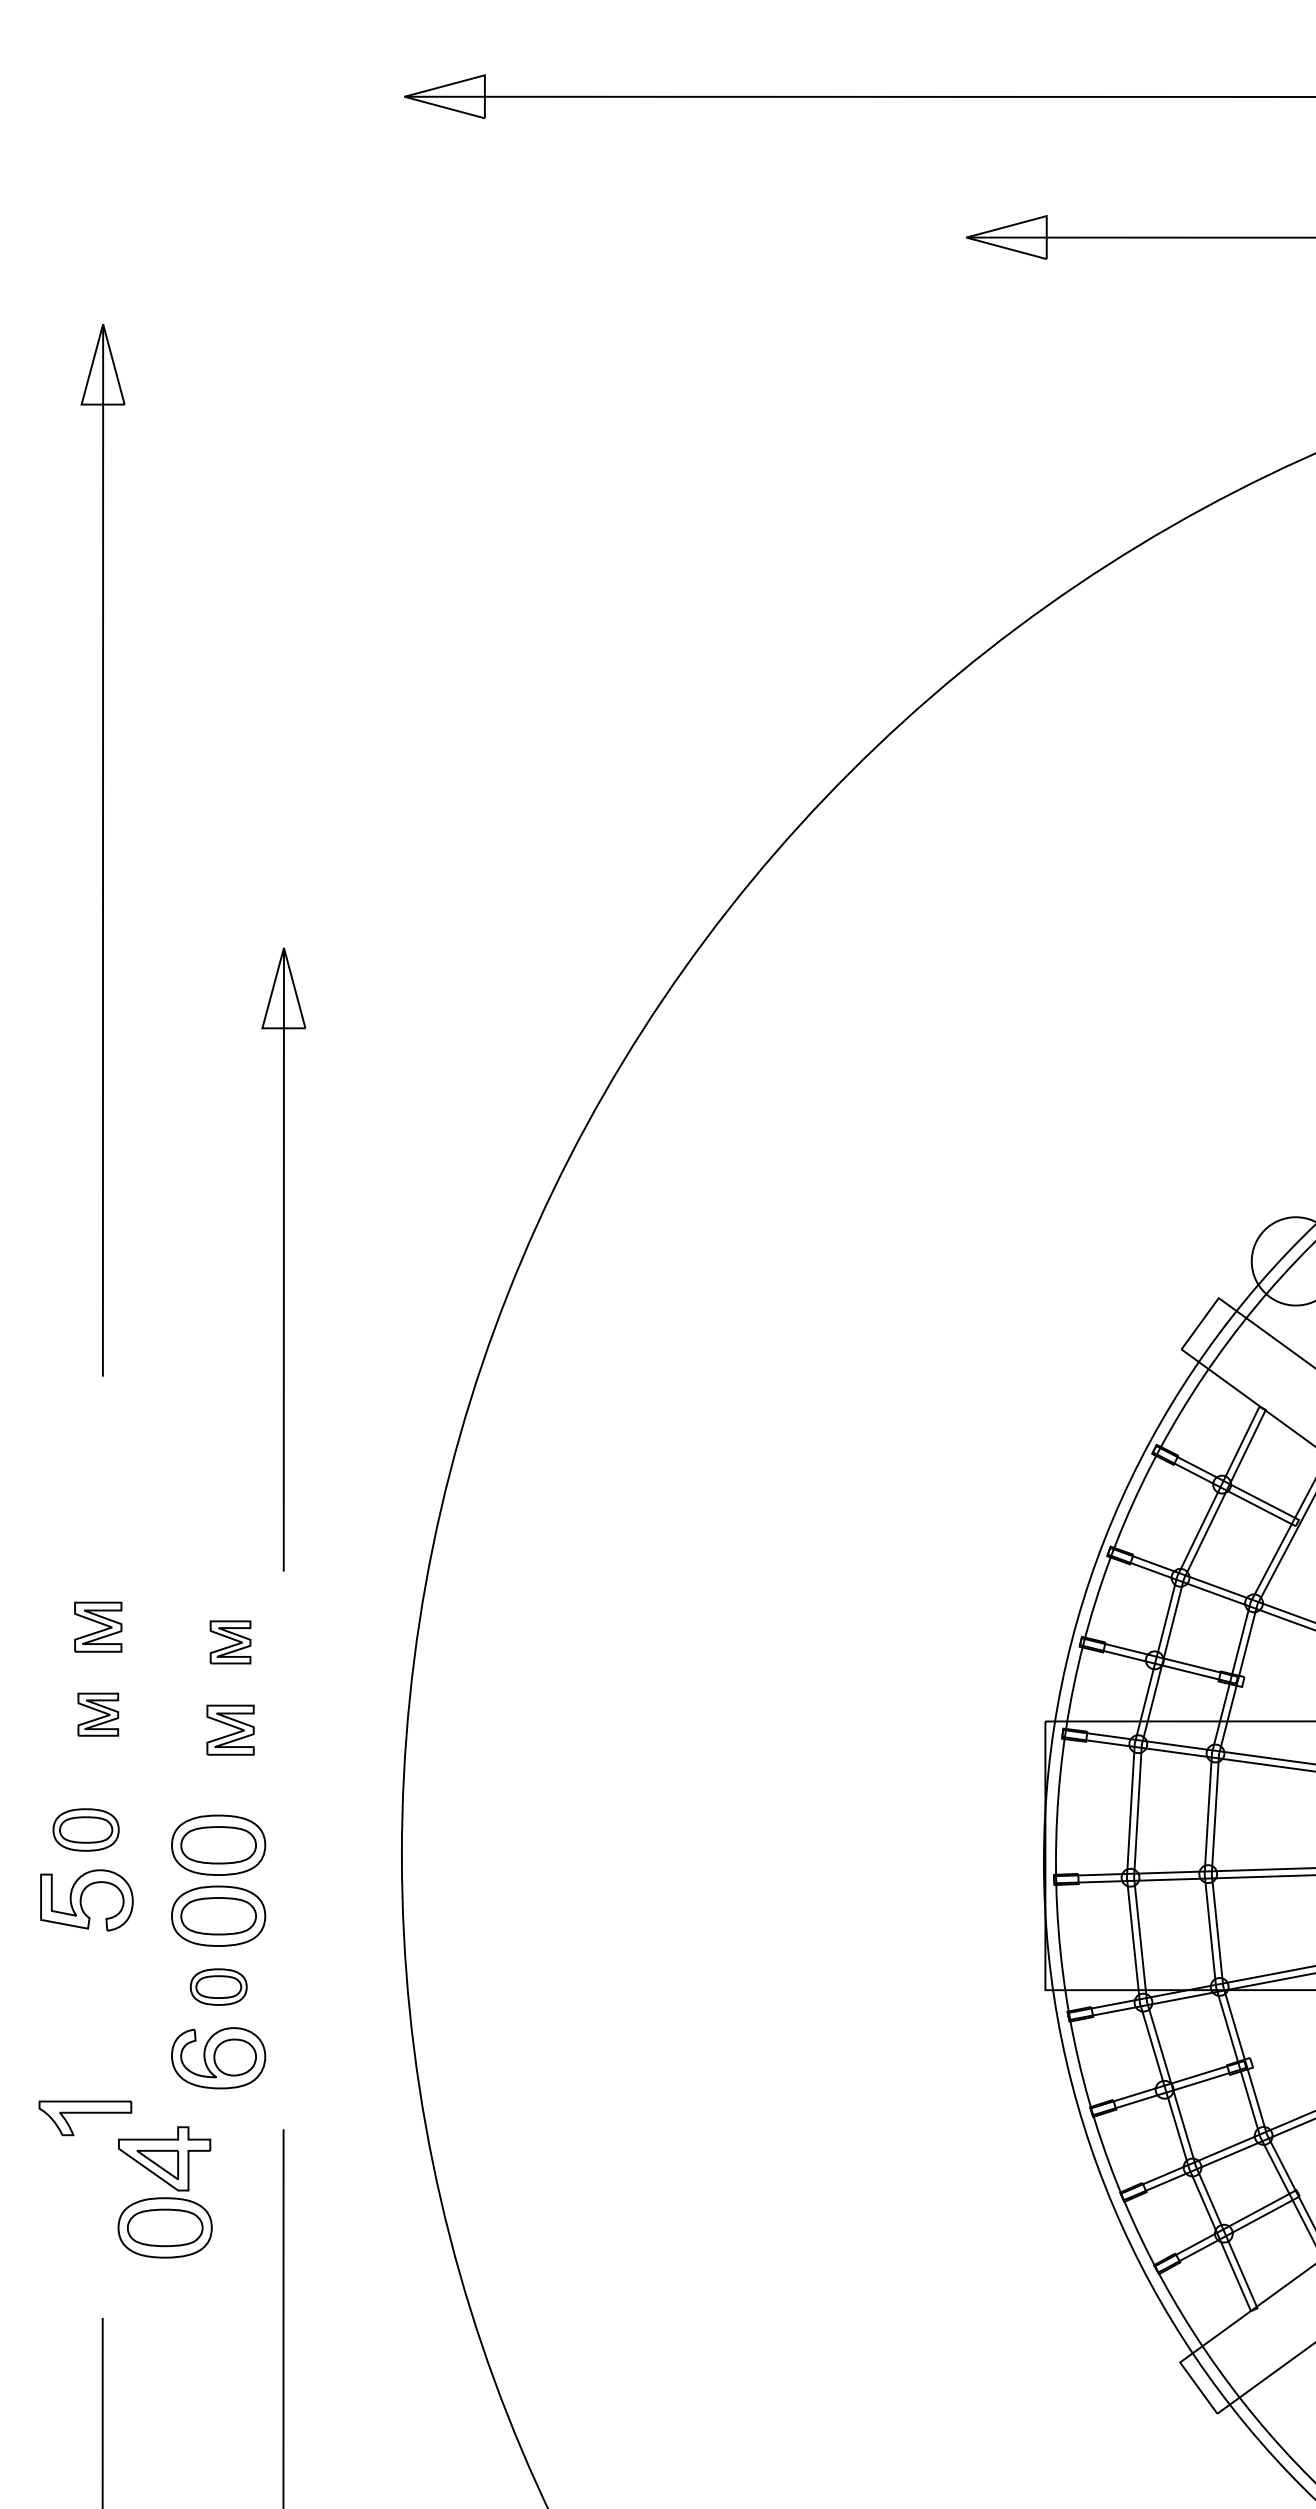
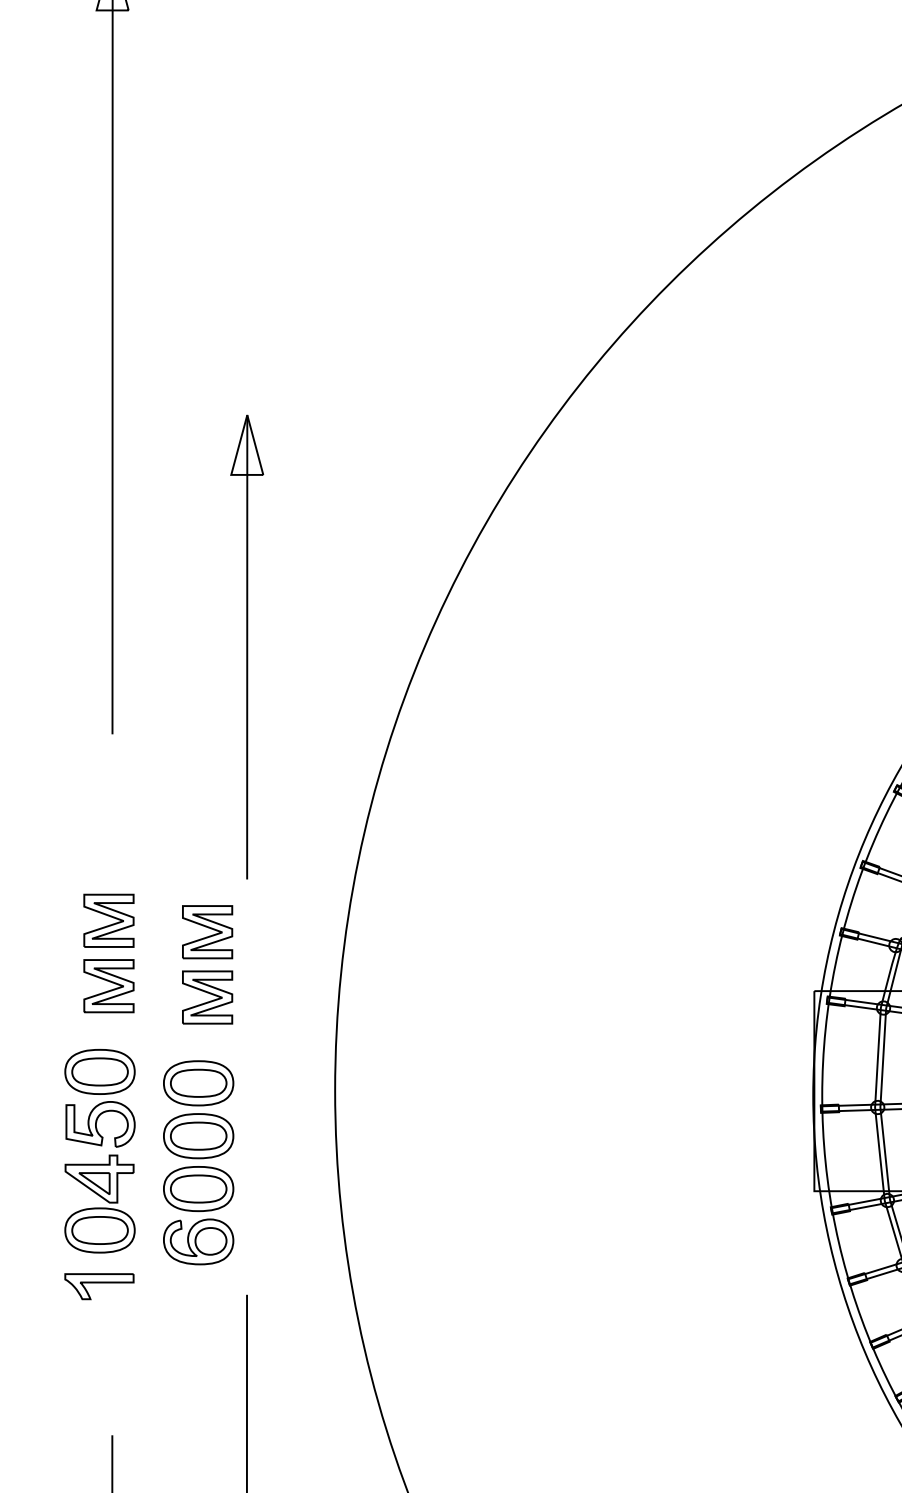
part: (98, 1627) -> (109, 921), size x1.43
part: (230, 1642) -> (207, 932), size x1.67
part: (98, 1714) -> (109, 985), size x1.67
part: (230, 1730) -> (207, 997), size x1.43
part: (85, 1829) -> (99, 1071), size x1.43
part: (218, 1986) -> (198, 1188), size x1.67
part: (164, 2192) -> (99, 1204), moved

